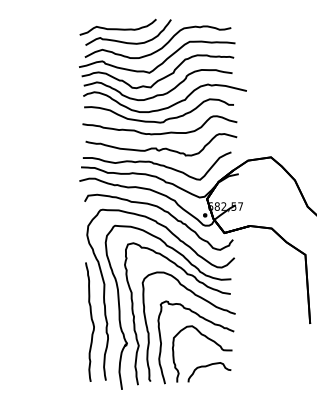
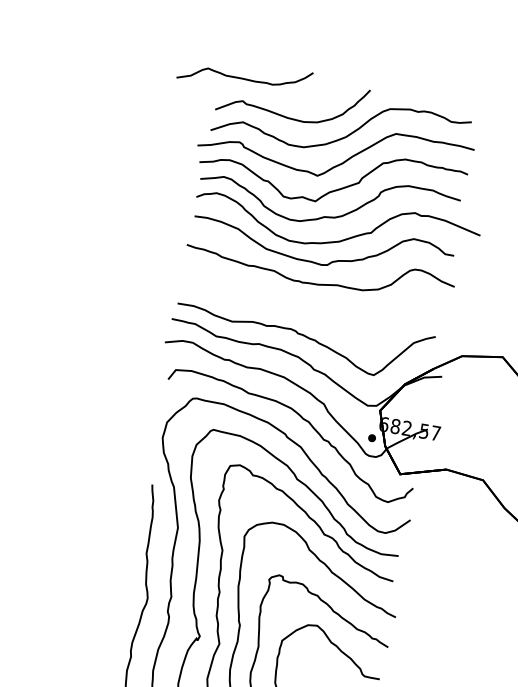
part: (117, 26) -> (244, 73), moved
part: (161, 144) -> (317, 303), removed

